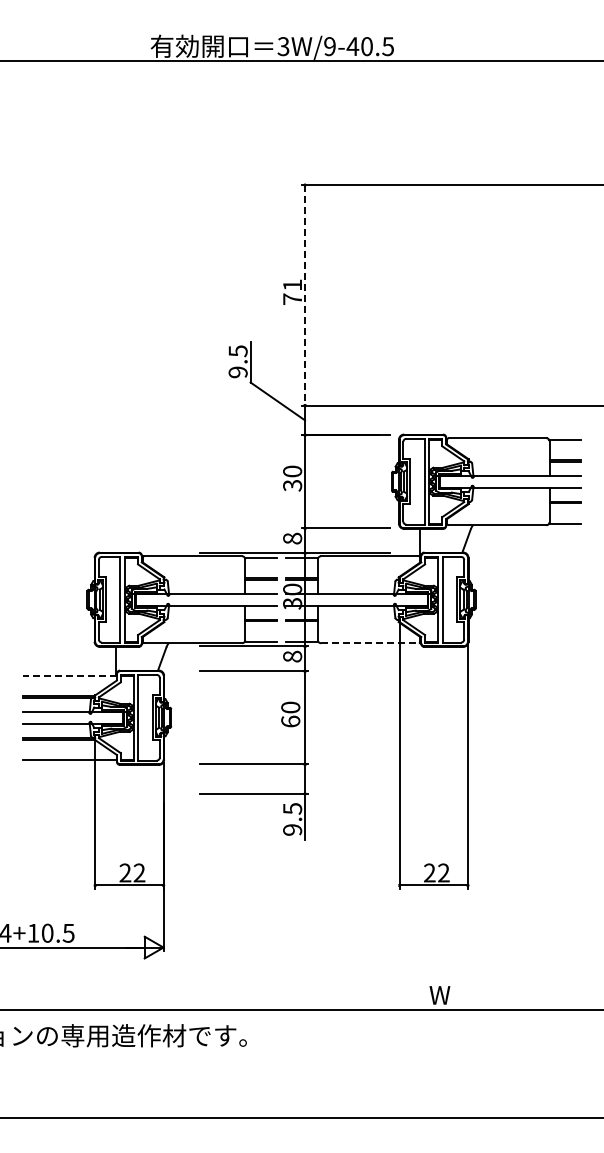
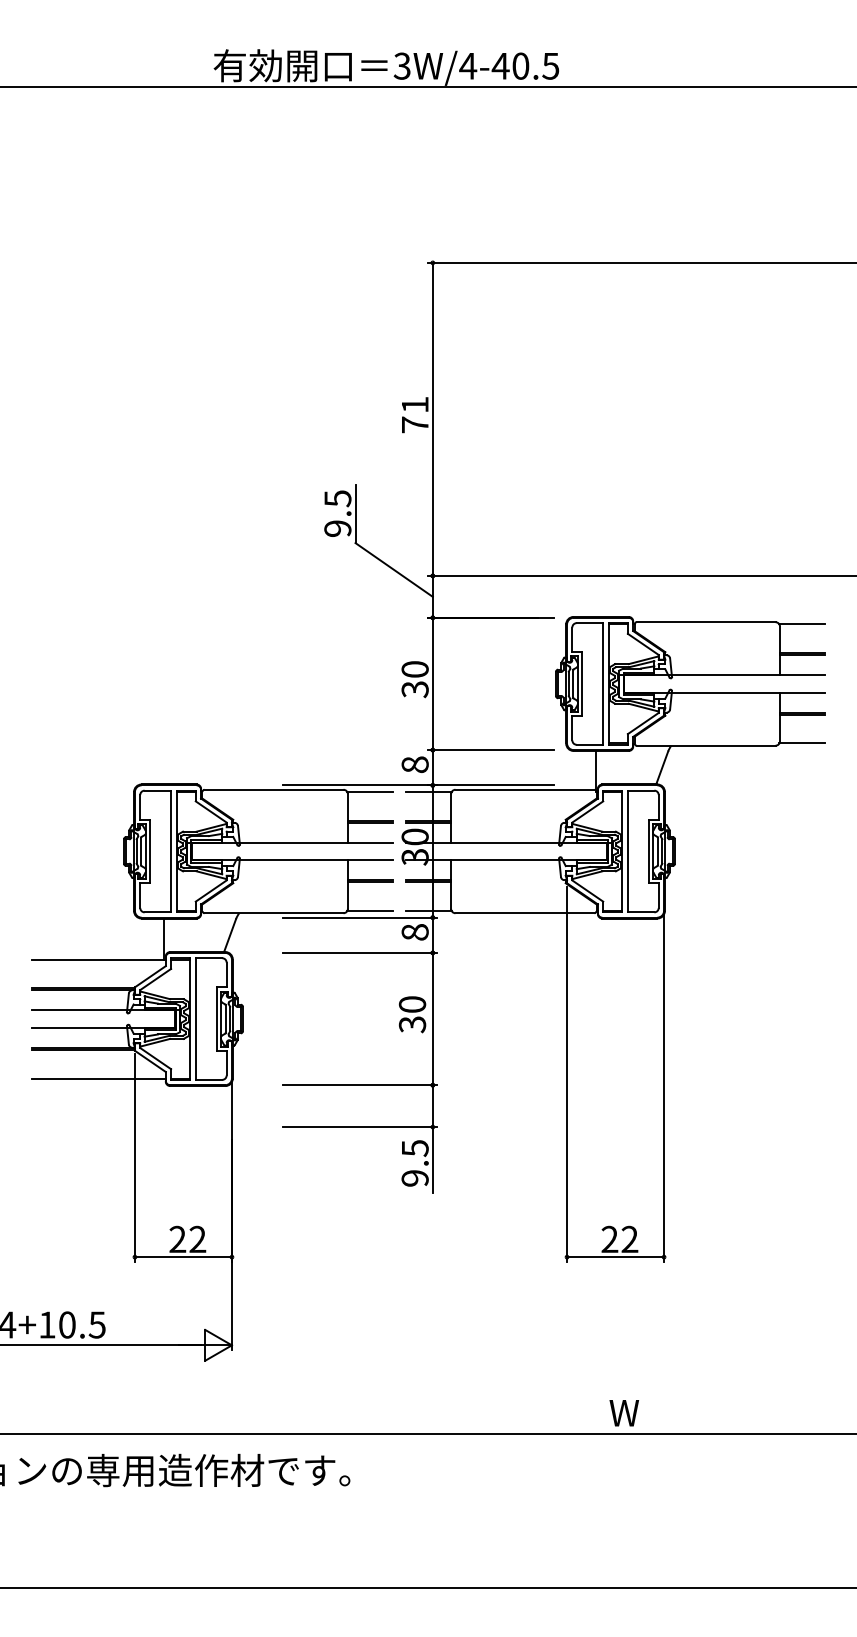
text: (329, 46) -> (467, 66), 3W/9-40.5 -> 3W/4-40.5
line: (305, 295) -> (433, 419), dashed -> solid
line: (369, 643) -> (524, 913), dashed -> solid
line: (69, 675) -> (98, 959), dashed -> solid
text: (290, 721) -> (412, 1024), 60 -> 30

